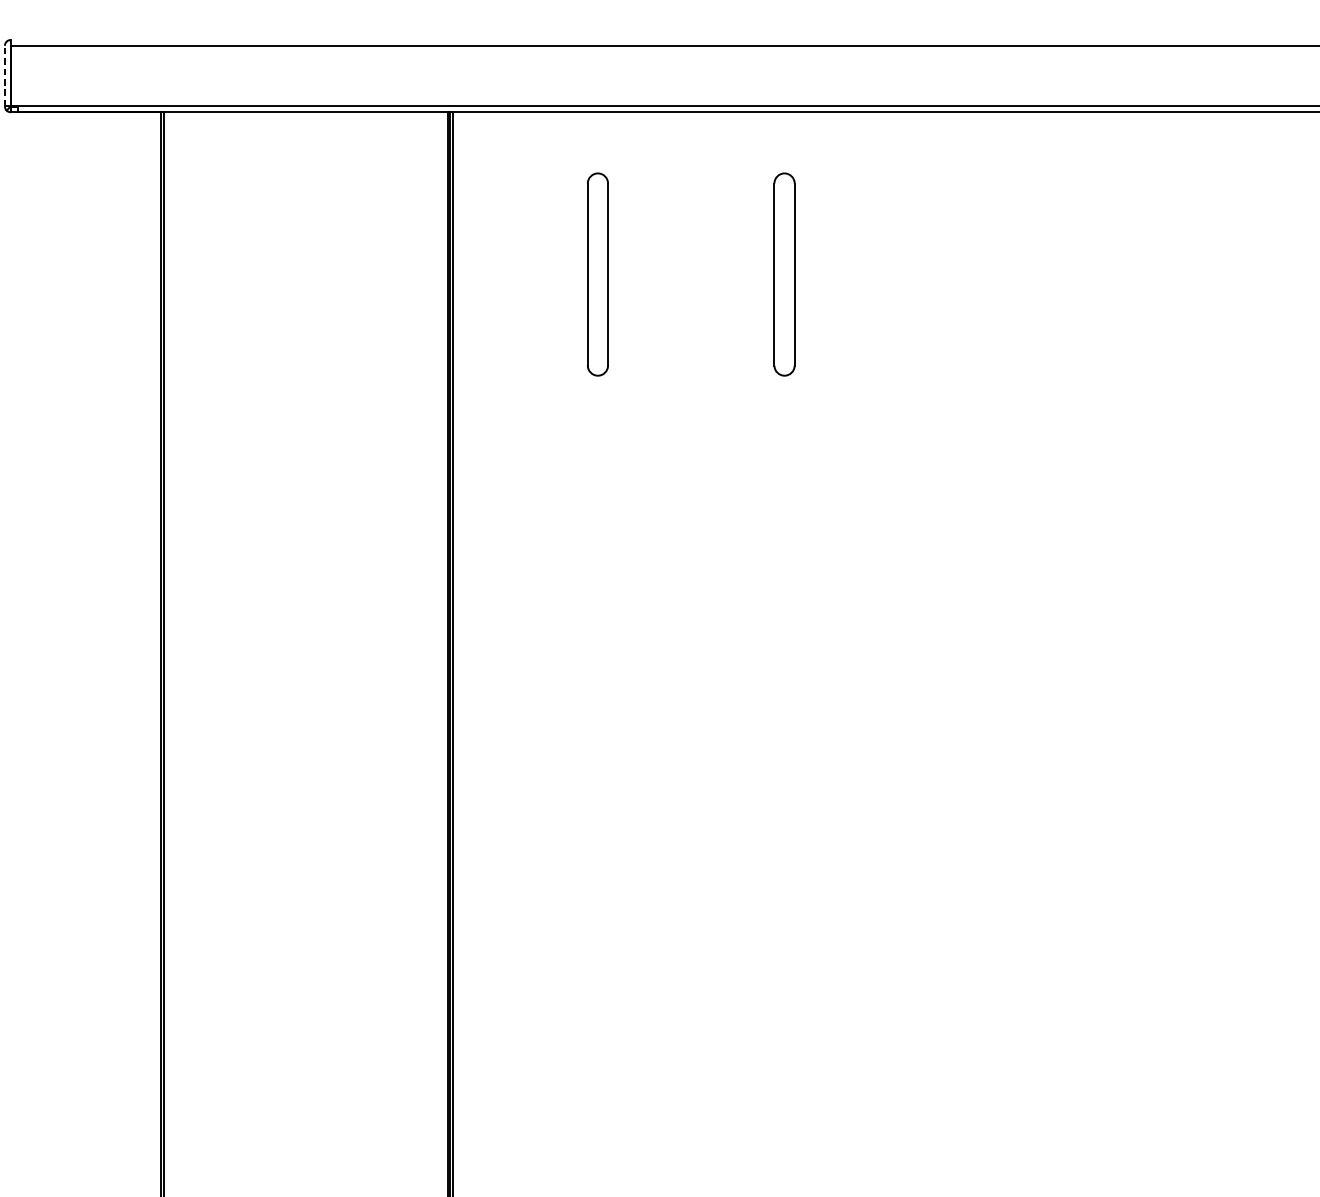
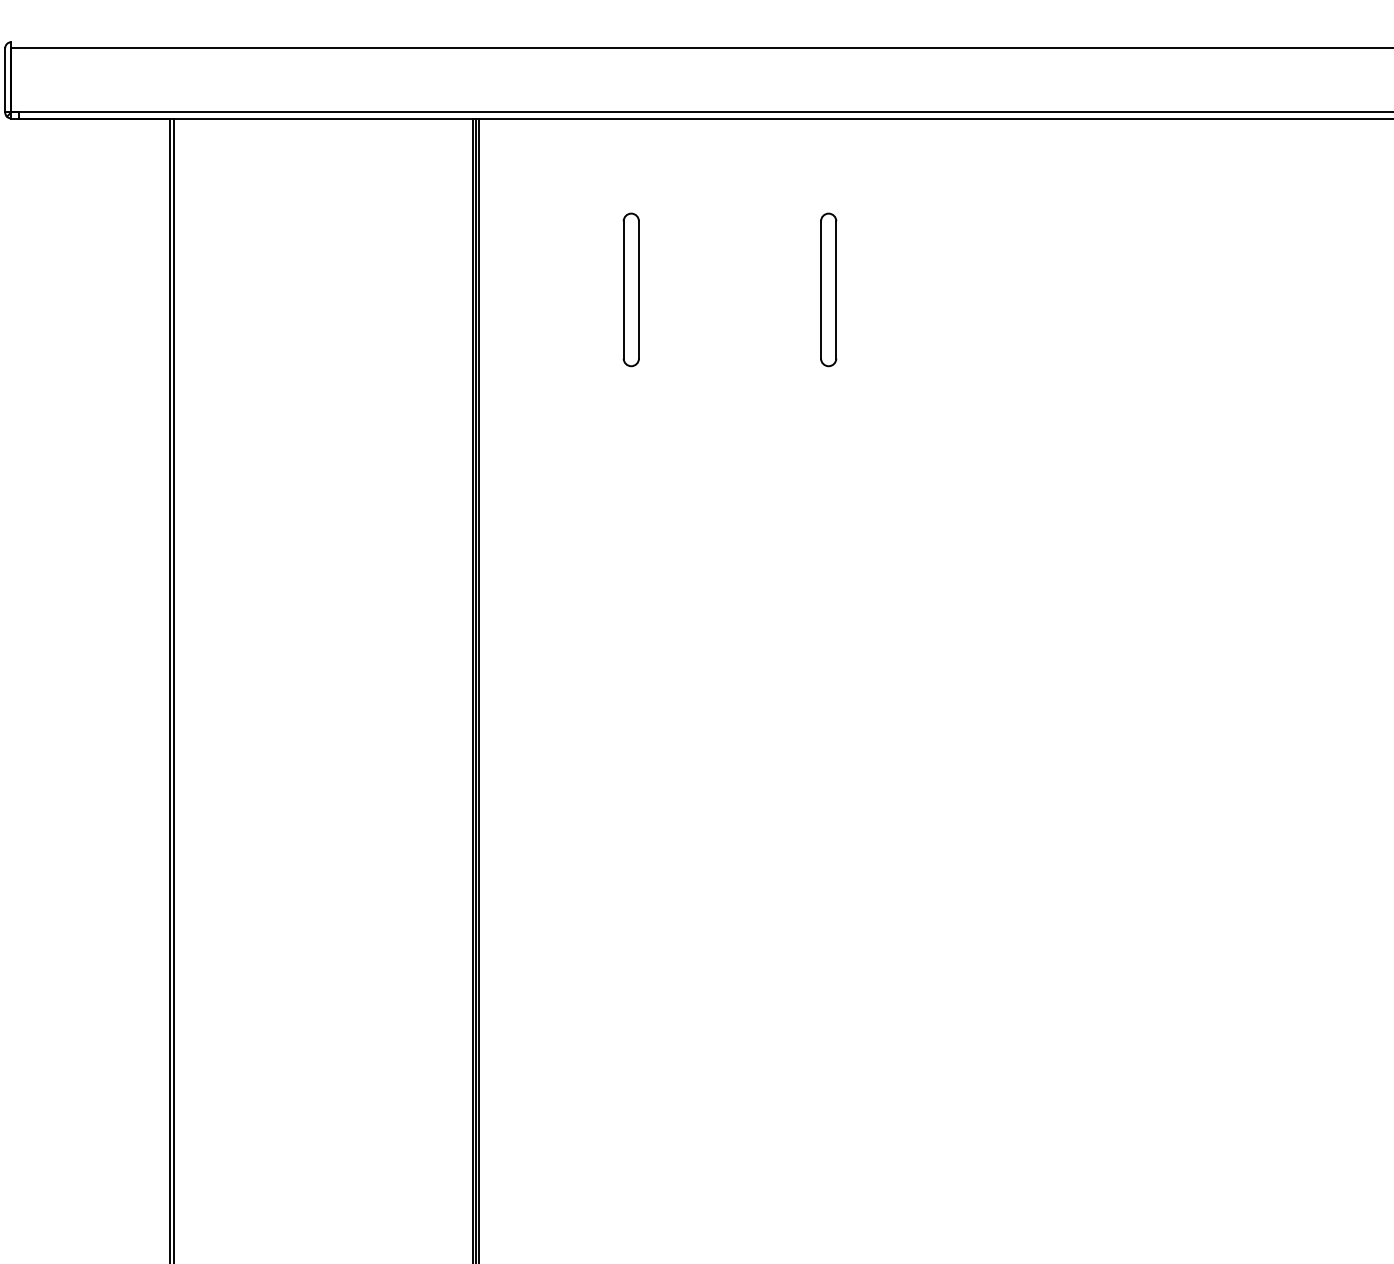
line: (5, 75) -> (5, 79), dashed -> solid
part: (597, 274) -> (630, 289), size x0.71
part: (784, 274) -> (828, 289), size x0.71

